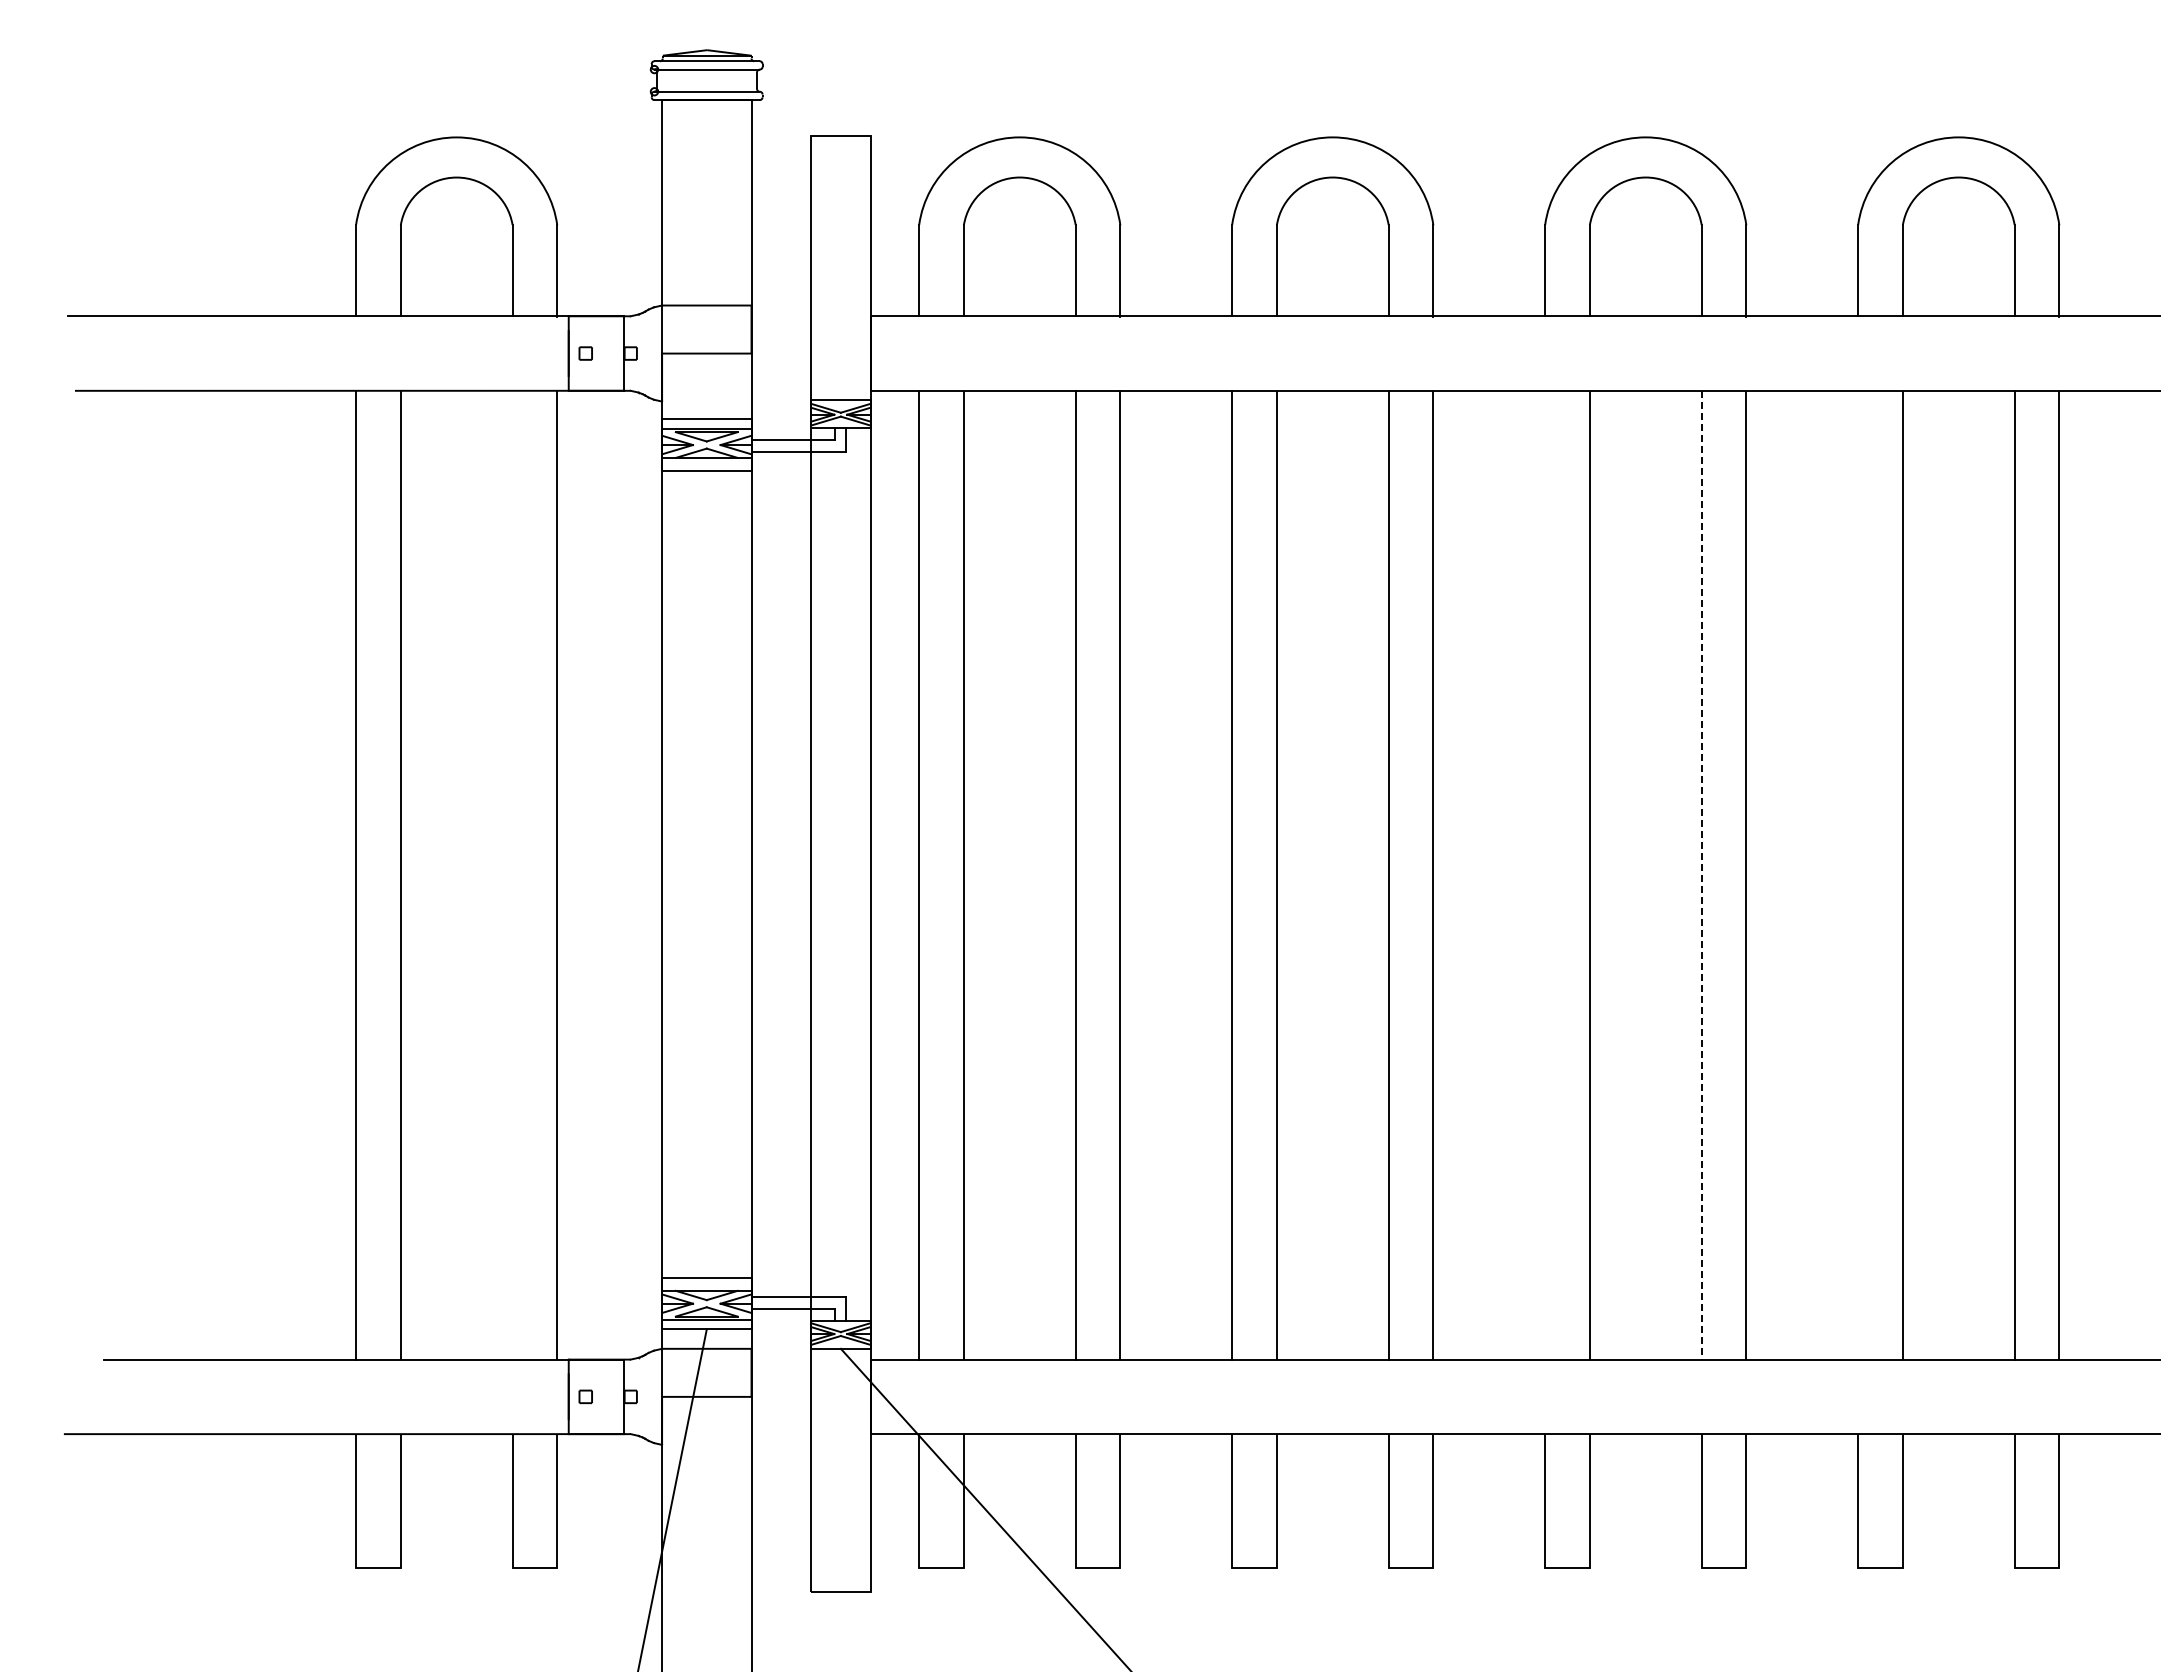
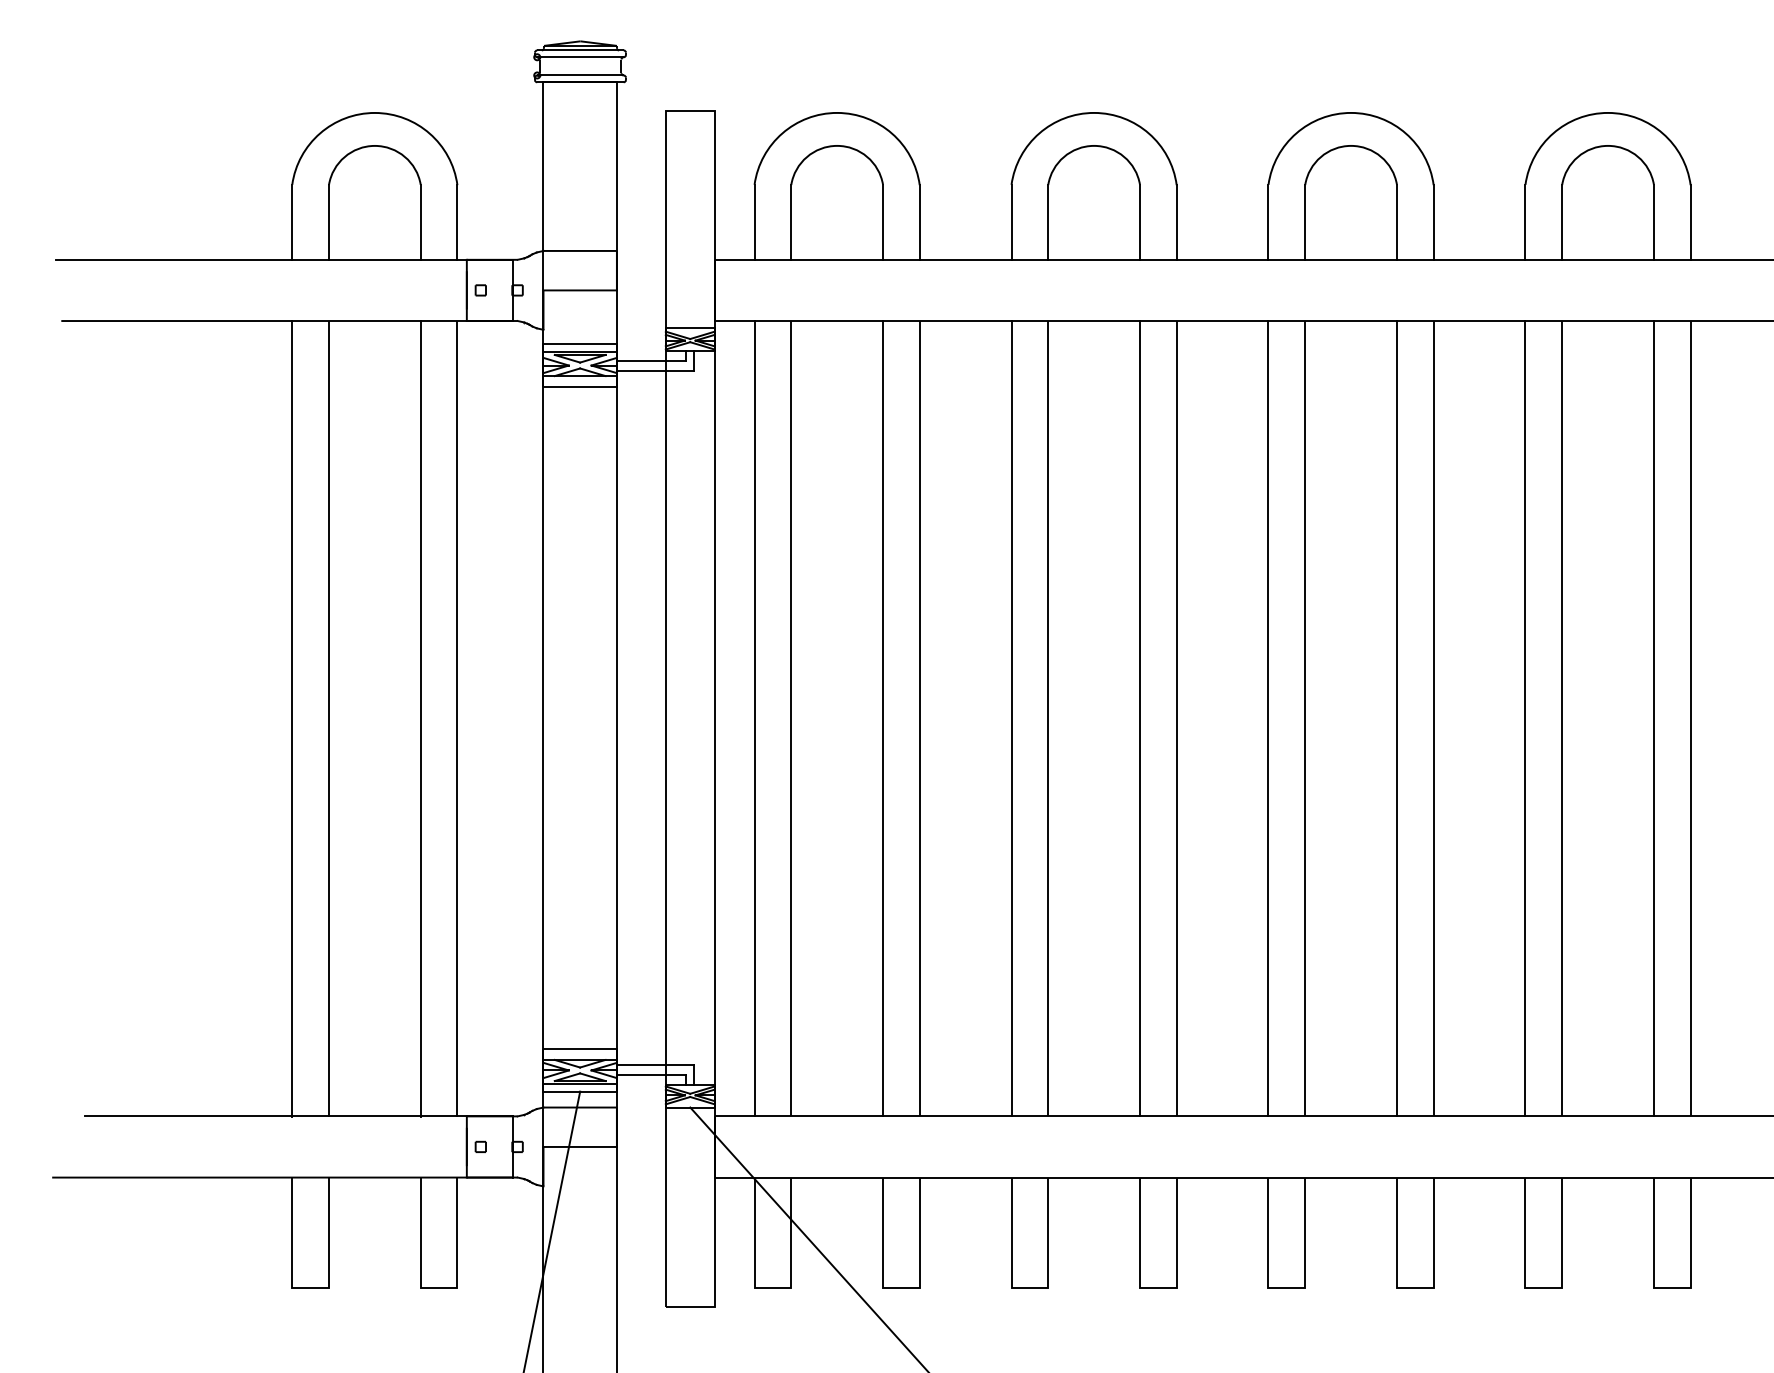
line: (512, 874) -> (420, 718), added
line: (1545, 874) -> (1268, 718), added
line: (1858, 874) -> (1525, 718), added
line: (1701, 875) -> (1396, 718), dashed -> solid

